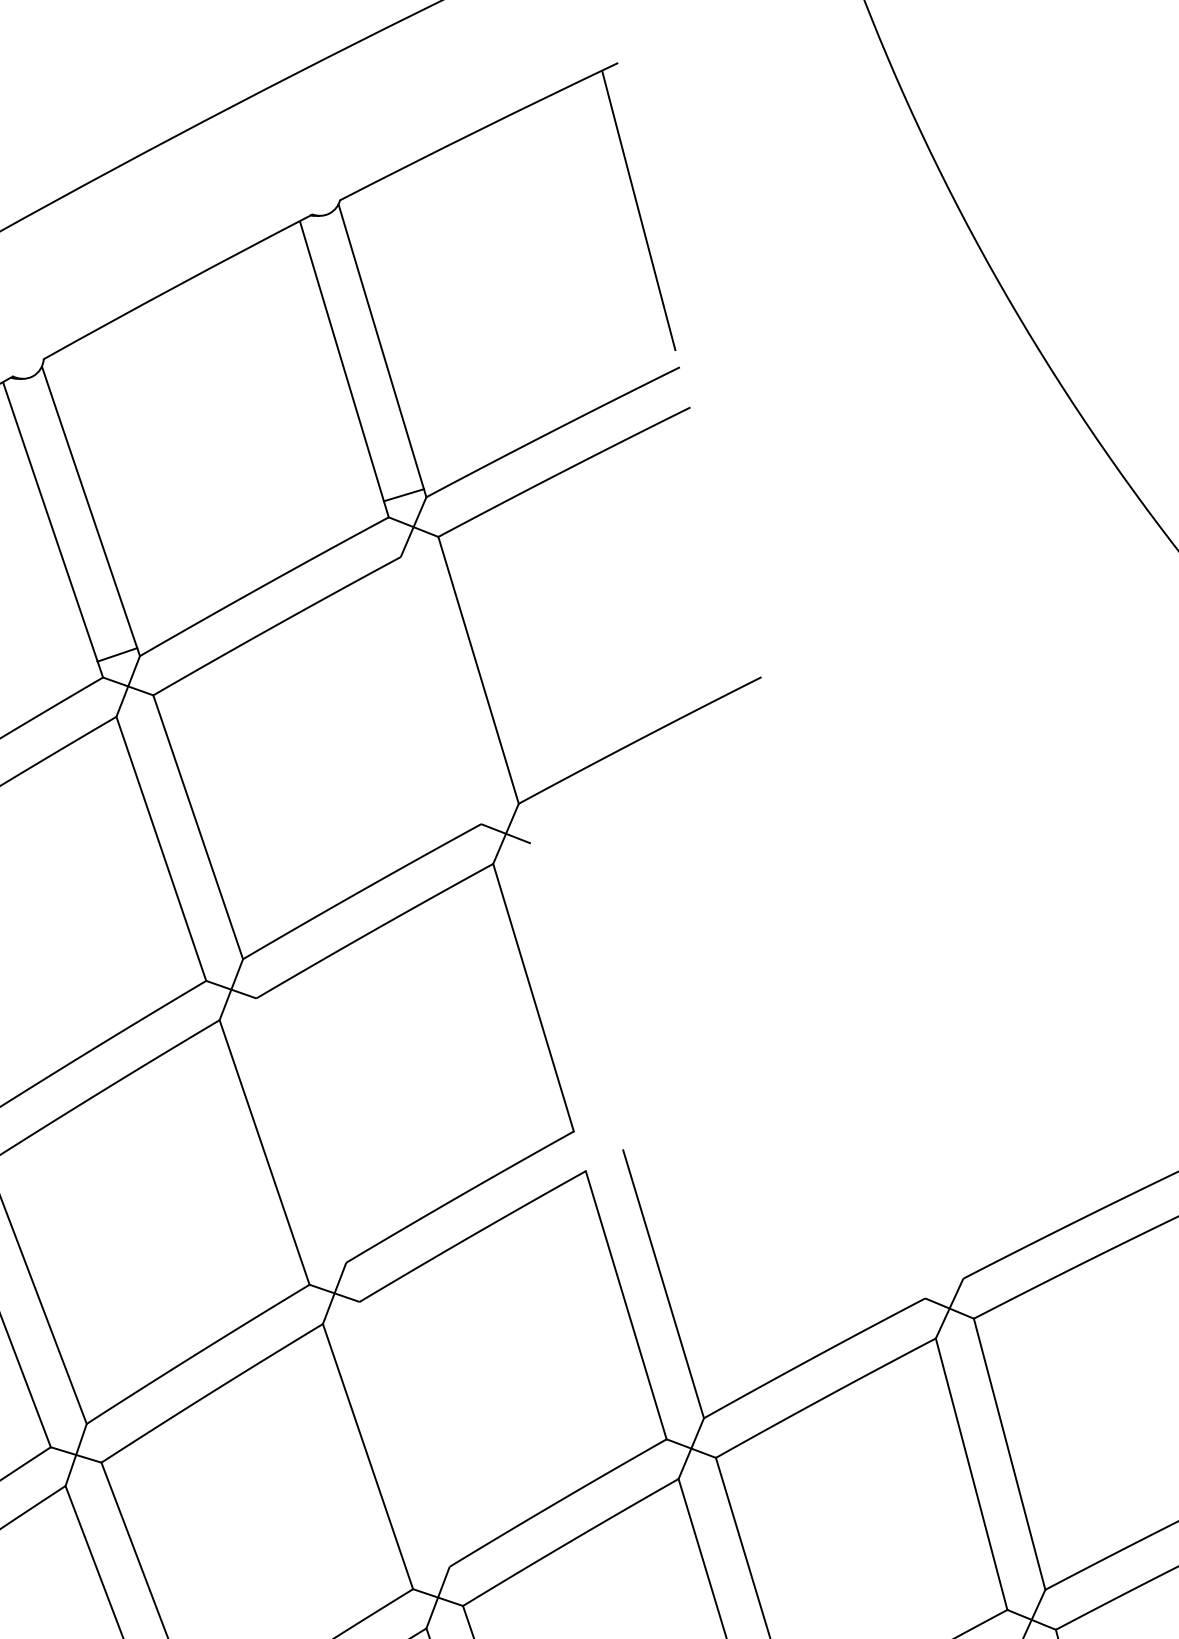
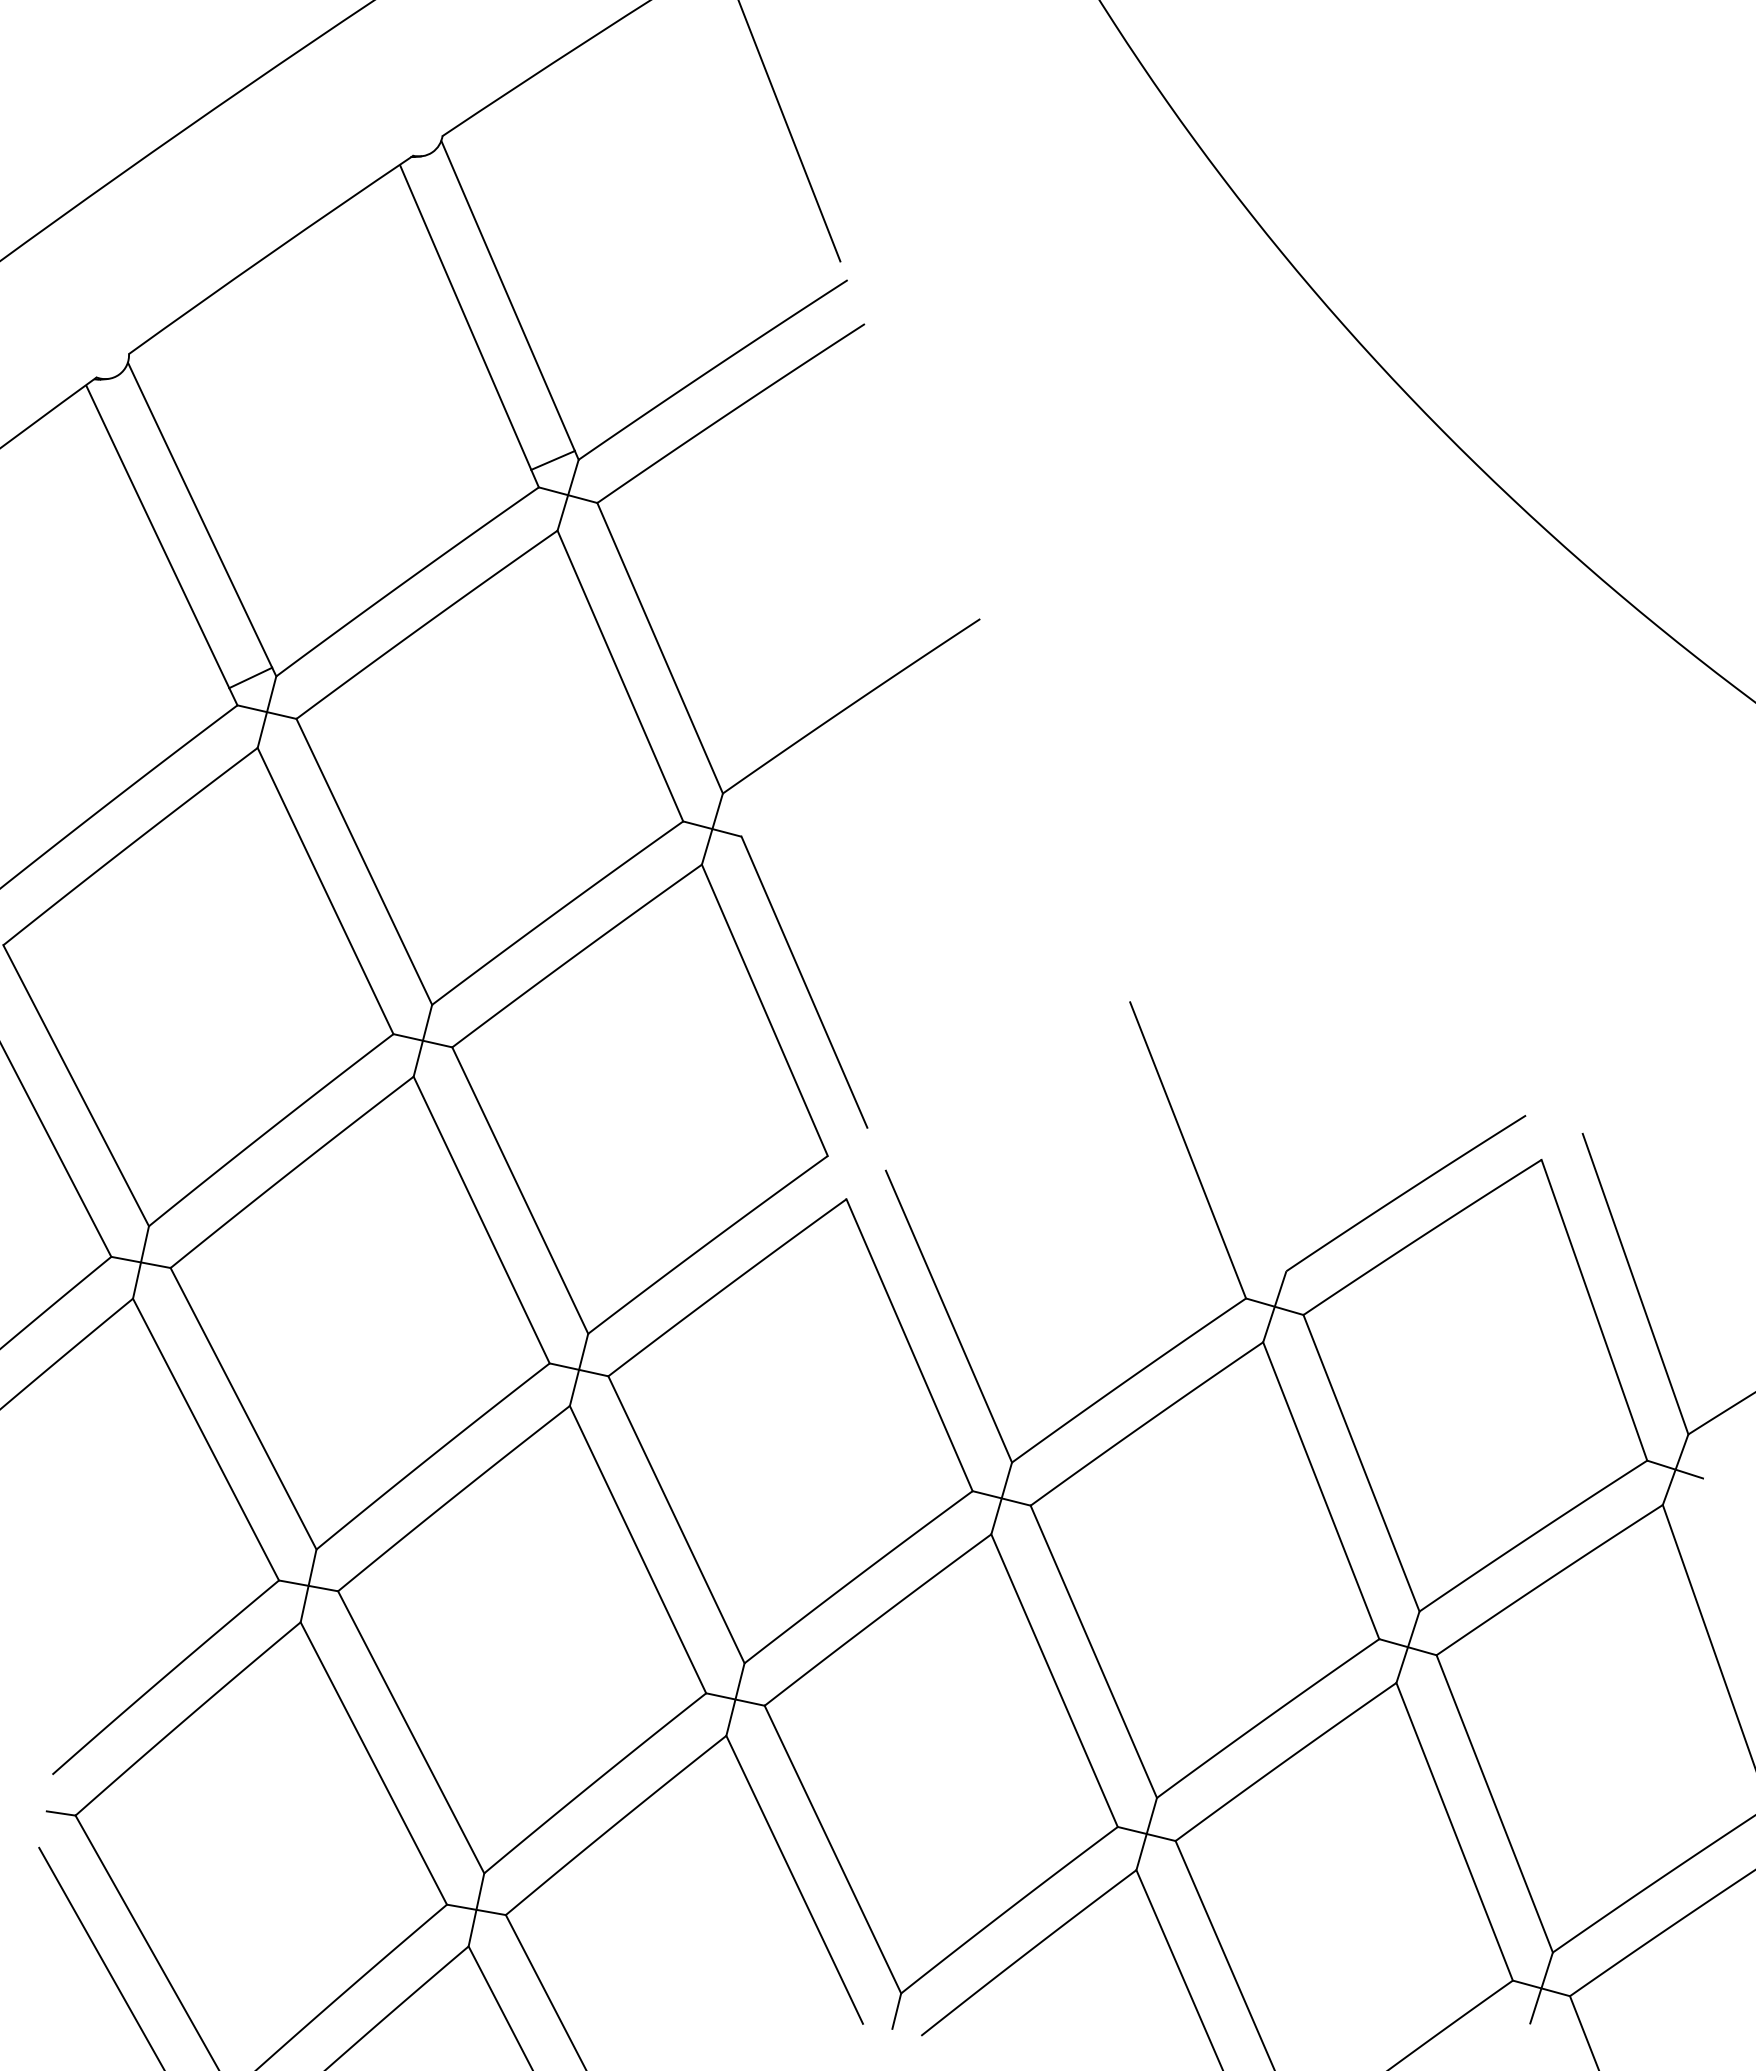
line: (441, 690) -> (620, 675), added
line: (571, 976) -> (804, 981), added
line: (301, 1130) -> (520, 1190), added
line: (889, 1163) -> (1188, 1150), added
line: (404, 1434) -> (676, 1519), added

